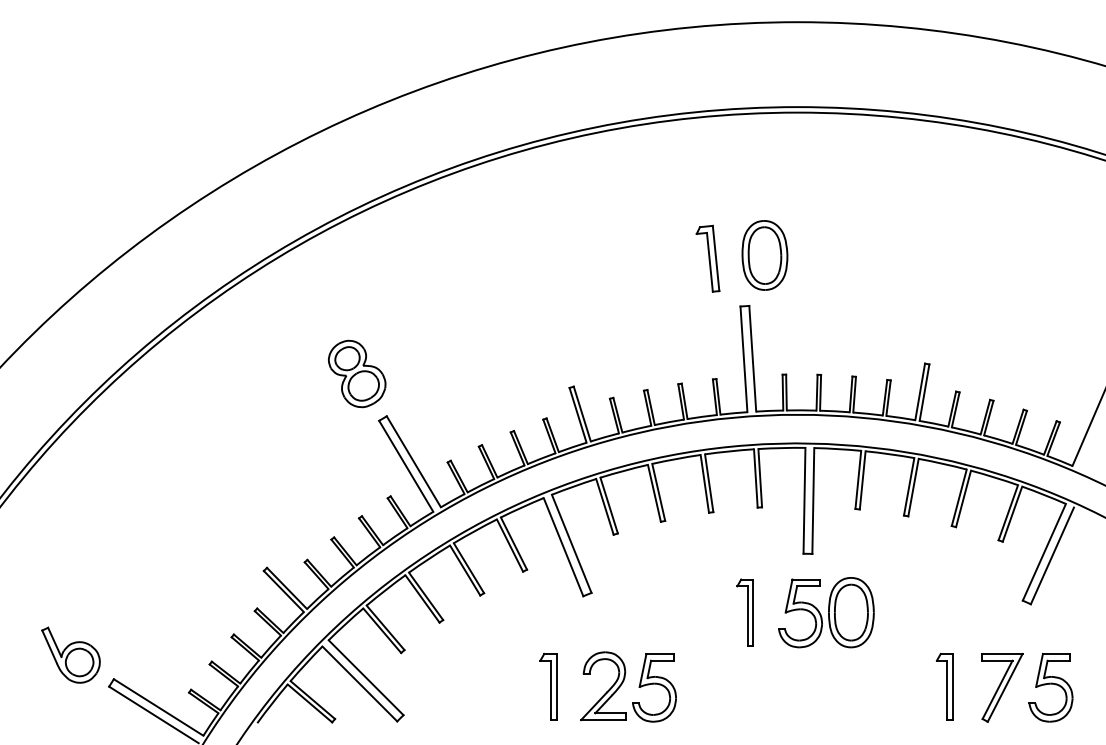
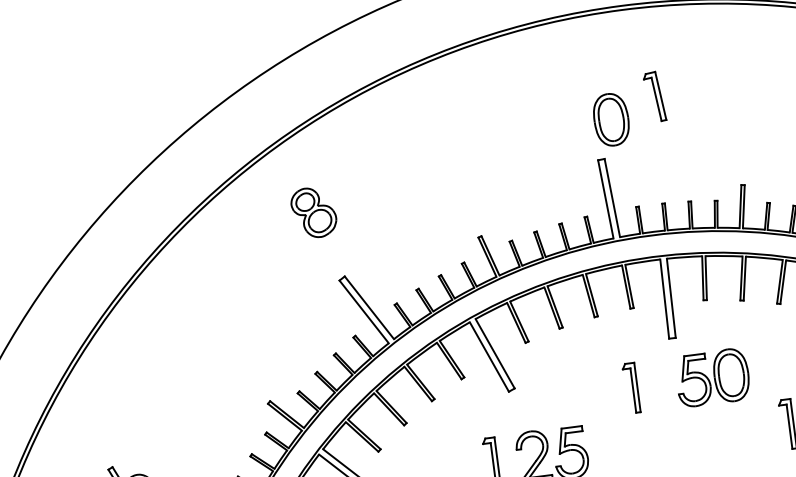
part: (707, 258) -> (654, 96), moved
part: (357, 373) -> (314, 212), moved
part: (826, 612) -> (712, 377), moved

